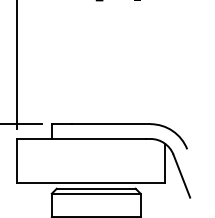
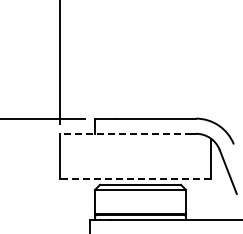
line: (81, 138) -> (125, 133), solid -> dashed
line: (91, 183) -> (135, 179), solid -> dashed

